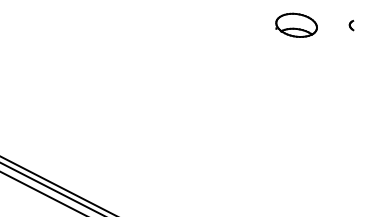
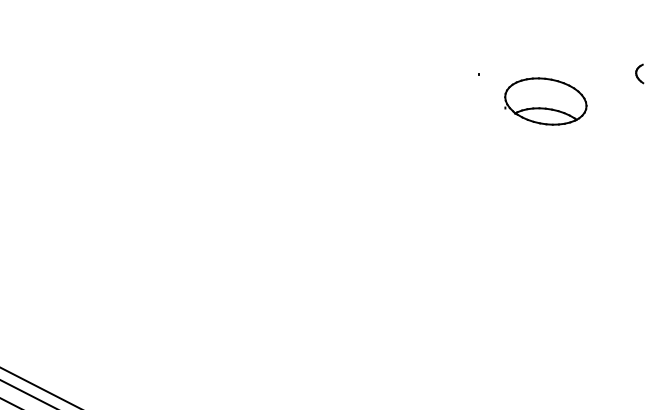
part: (296, 24) -> (545, 99), moved

